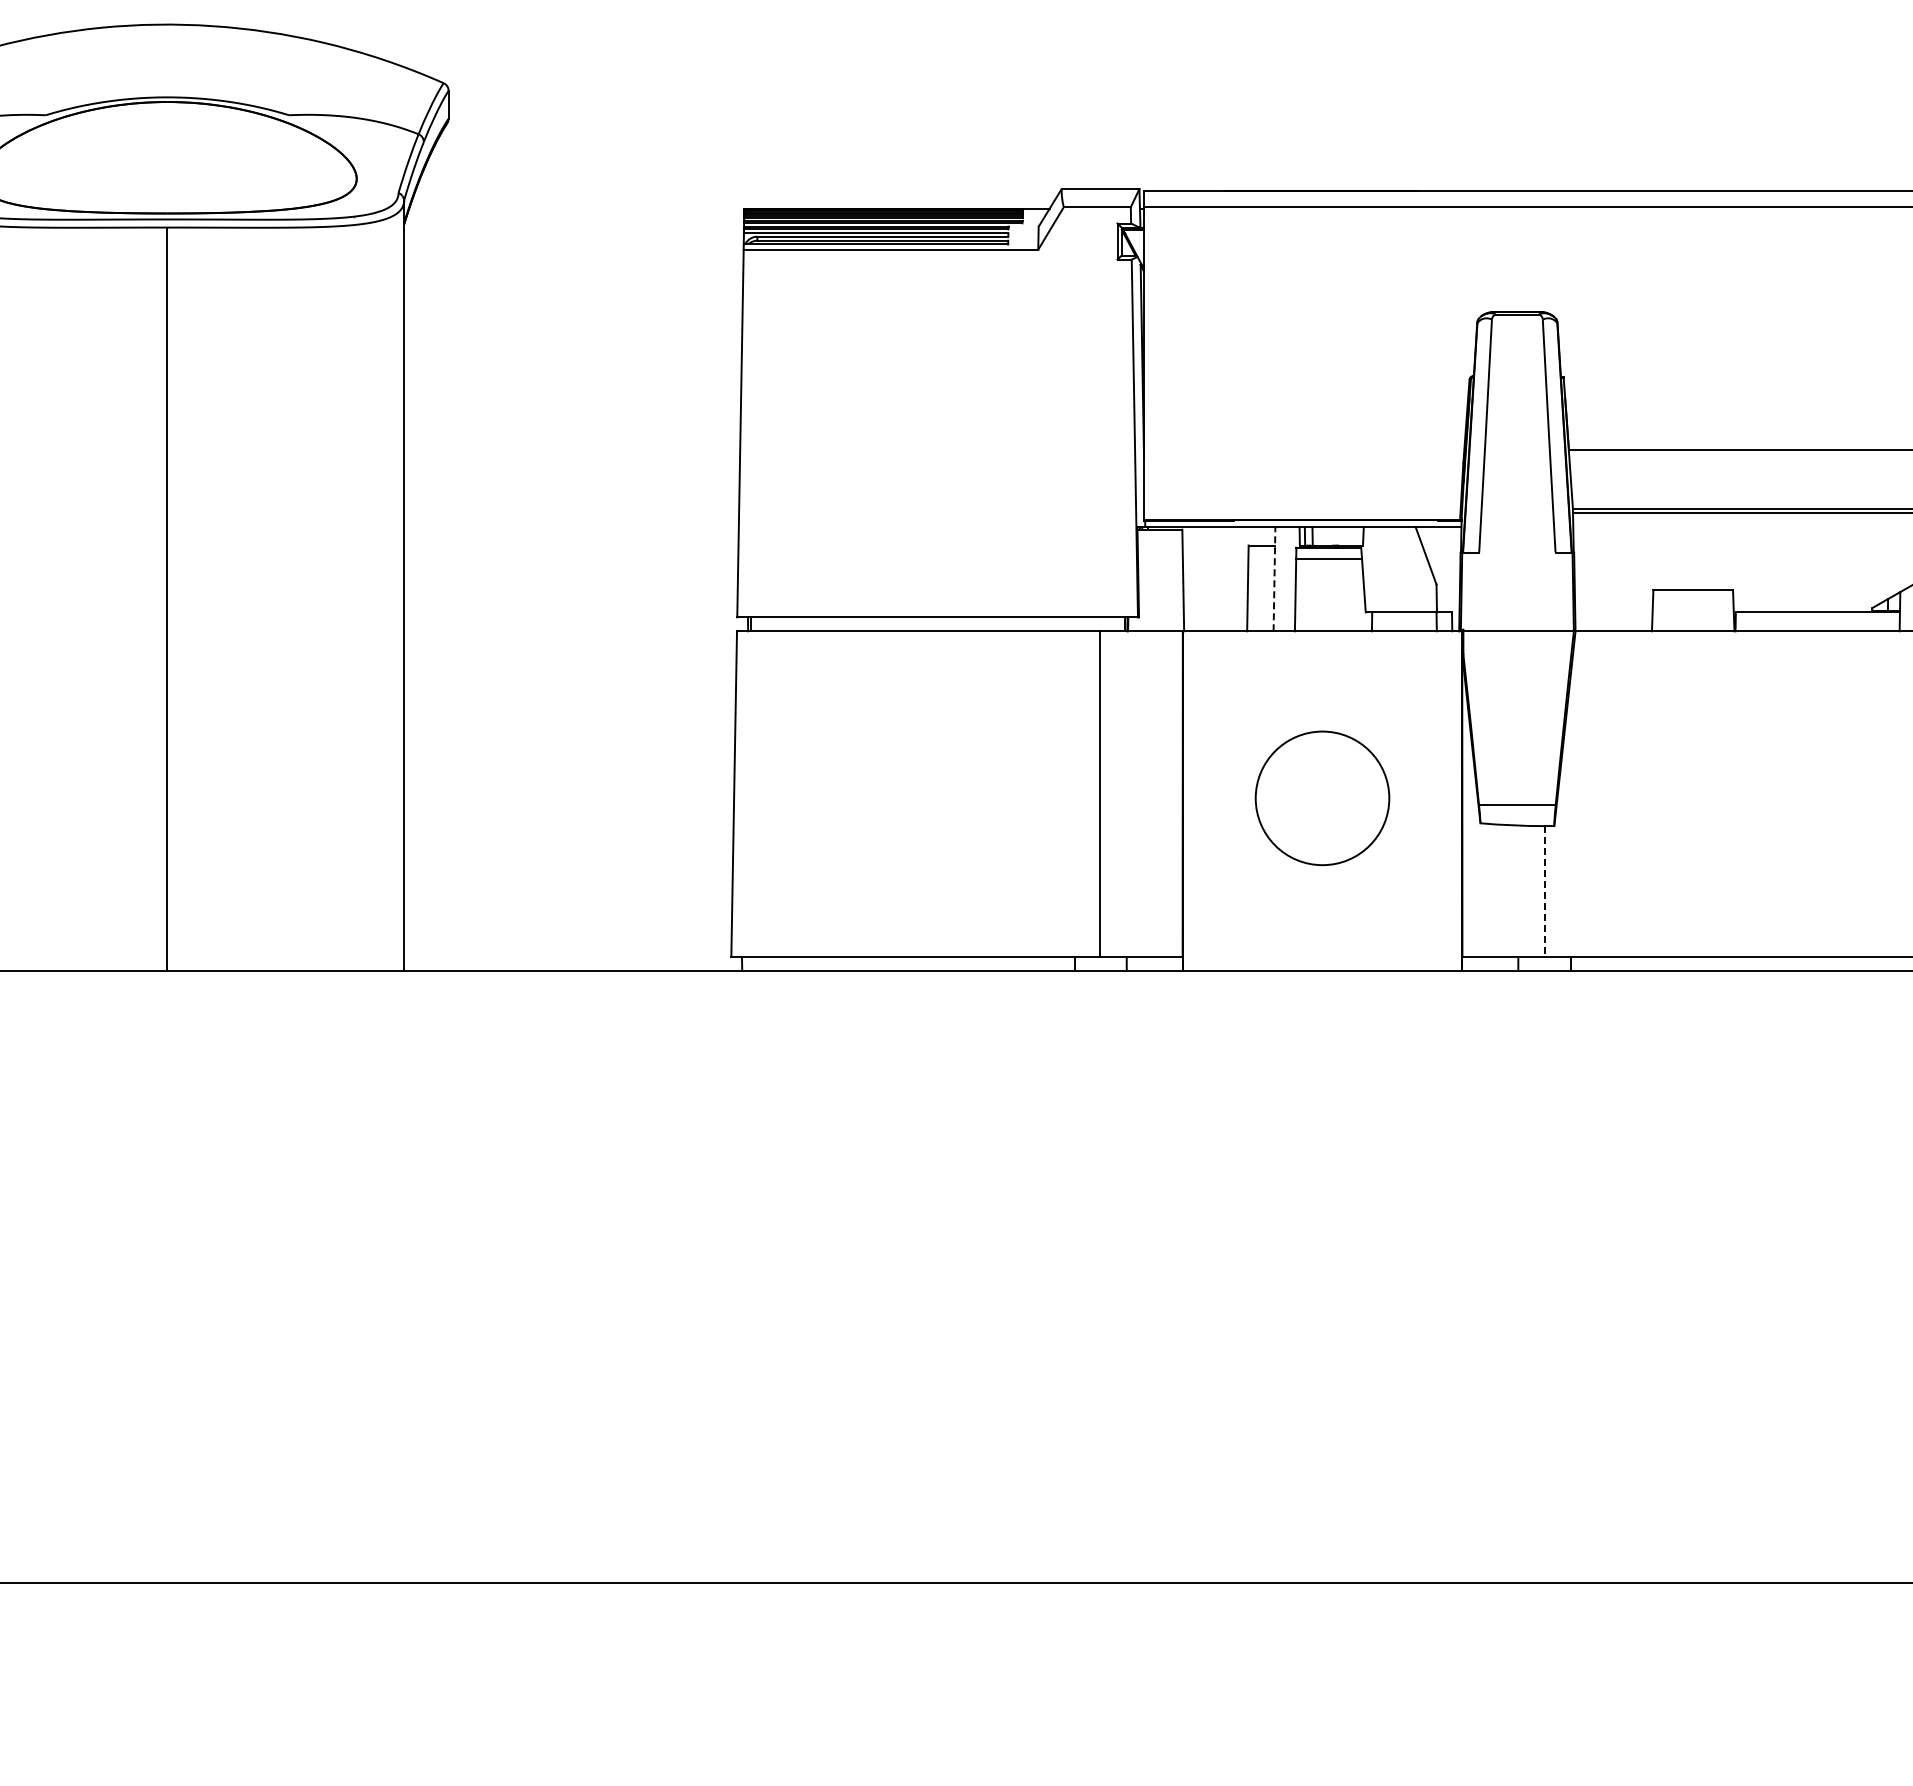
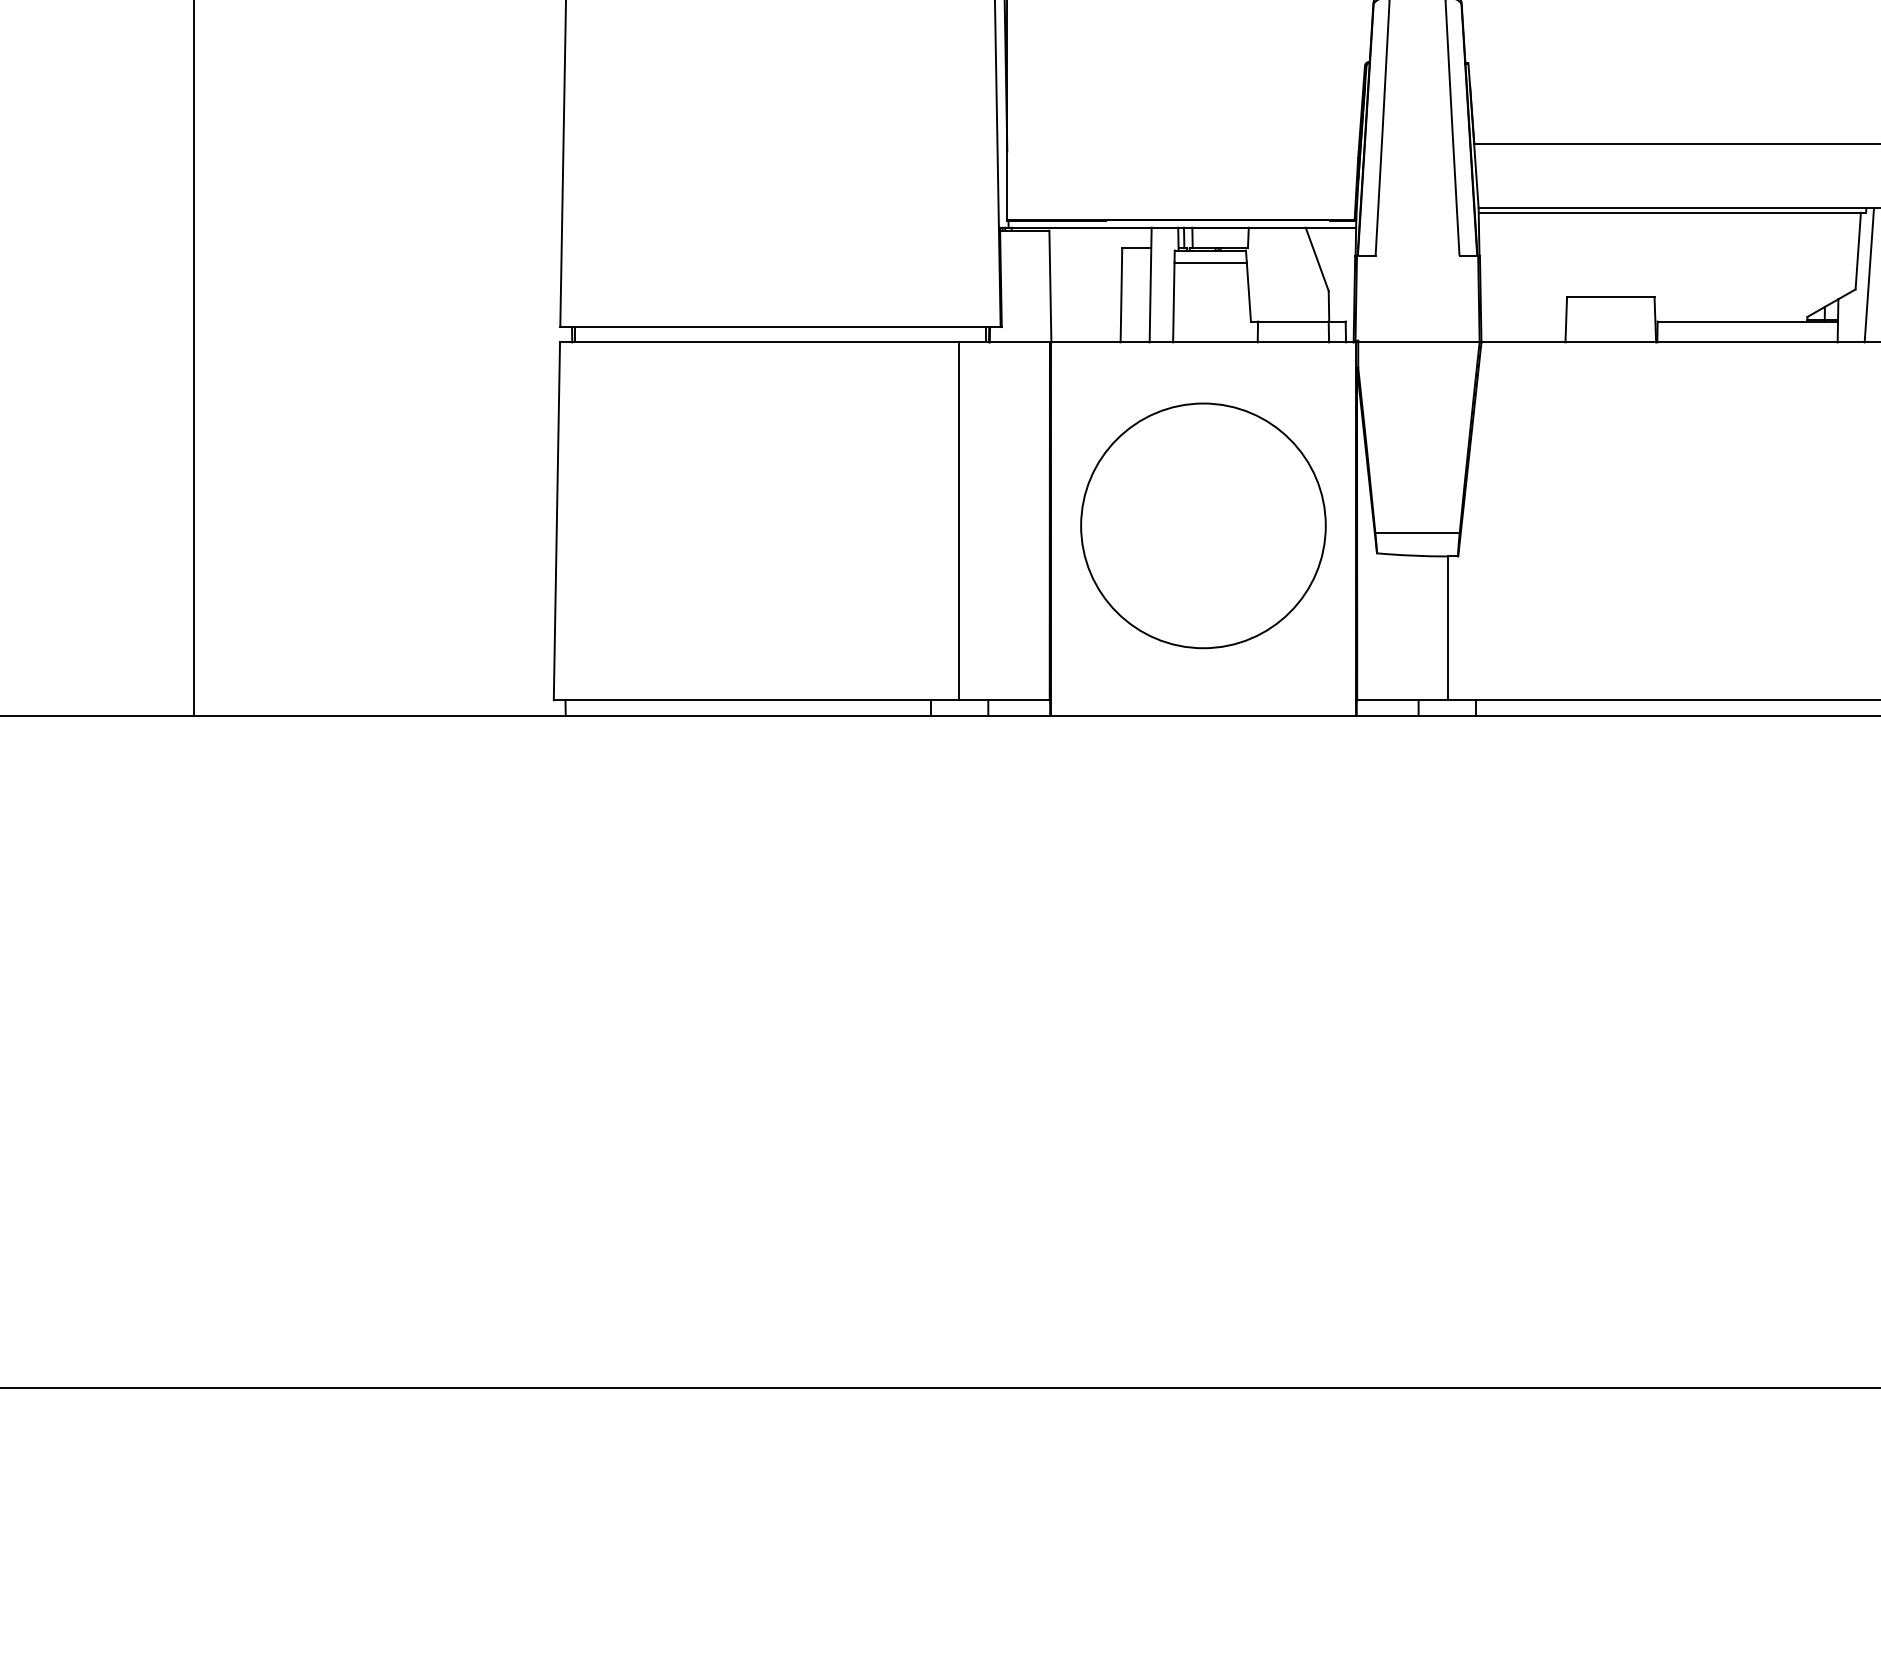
line: (1274, 578) -> (1150, 284), dashed -> solid
circle: (1322, 798) -> (1203, 526), size x1.67
line: (1545, 892) -> (1448, 629), dashed -> solid

